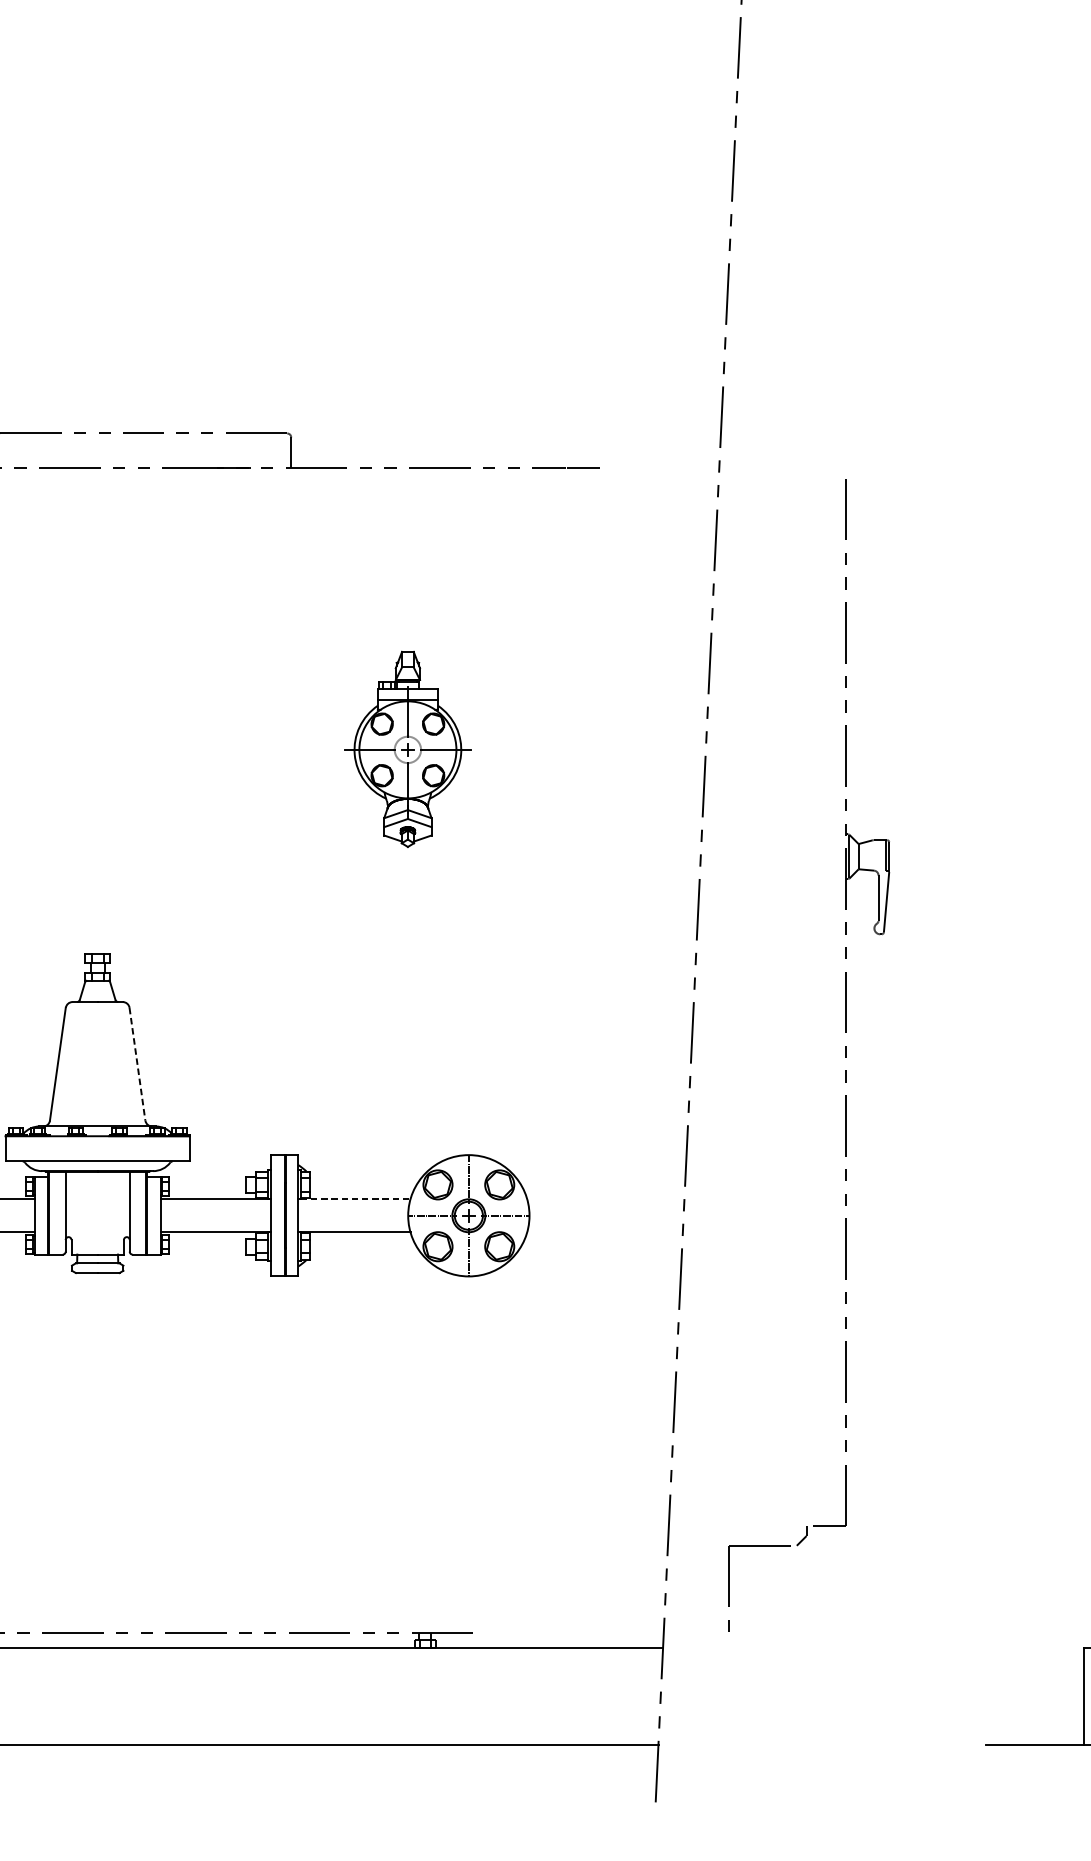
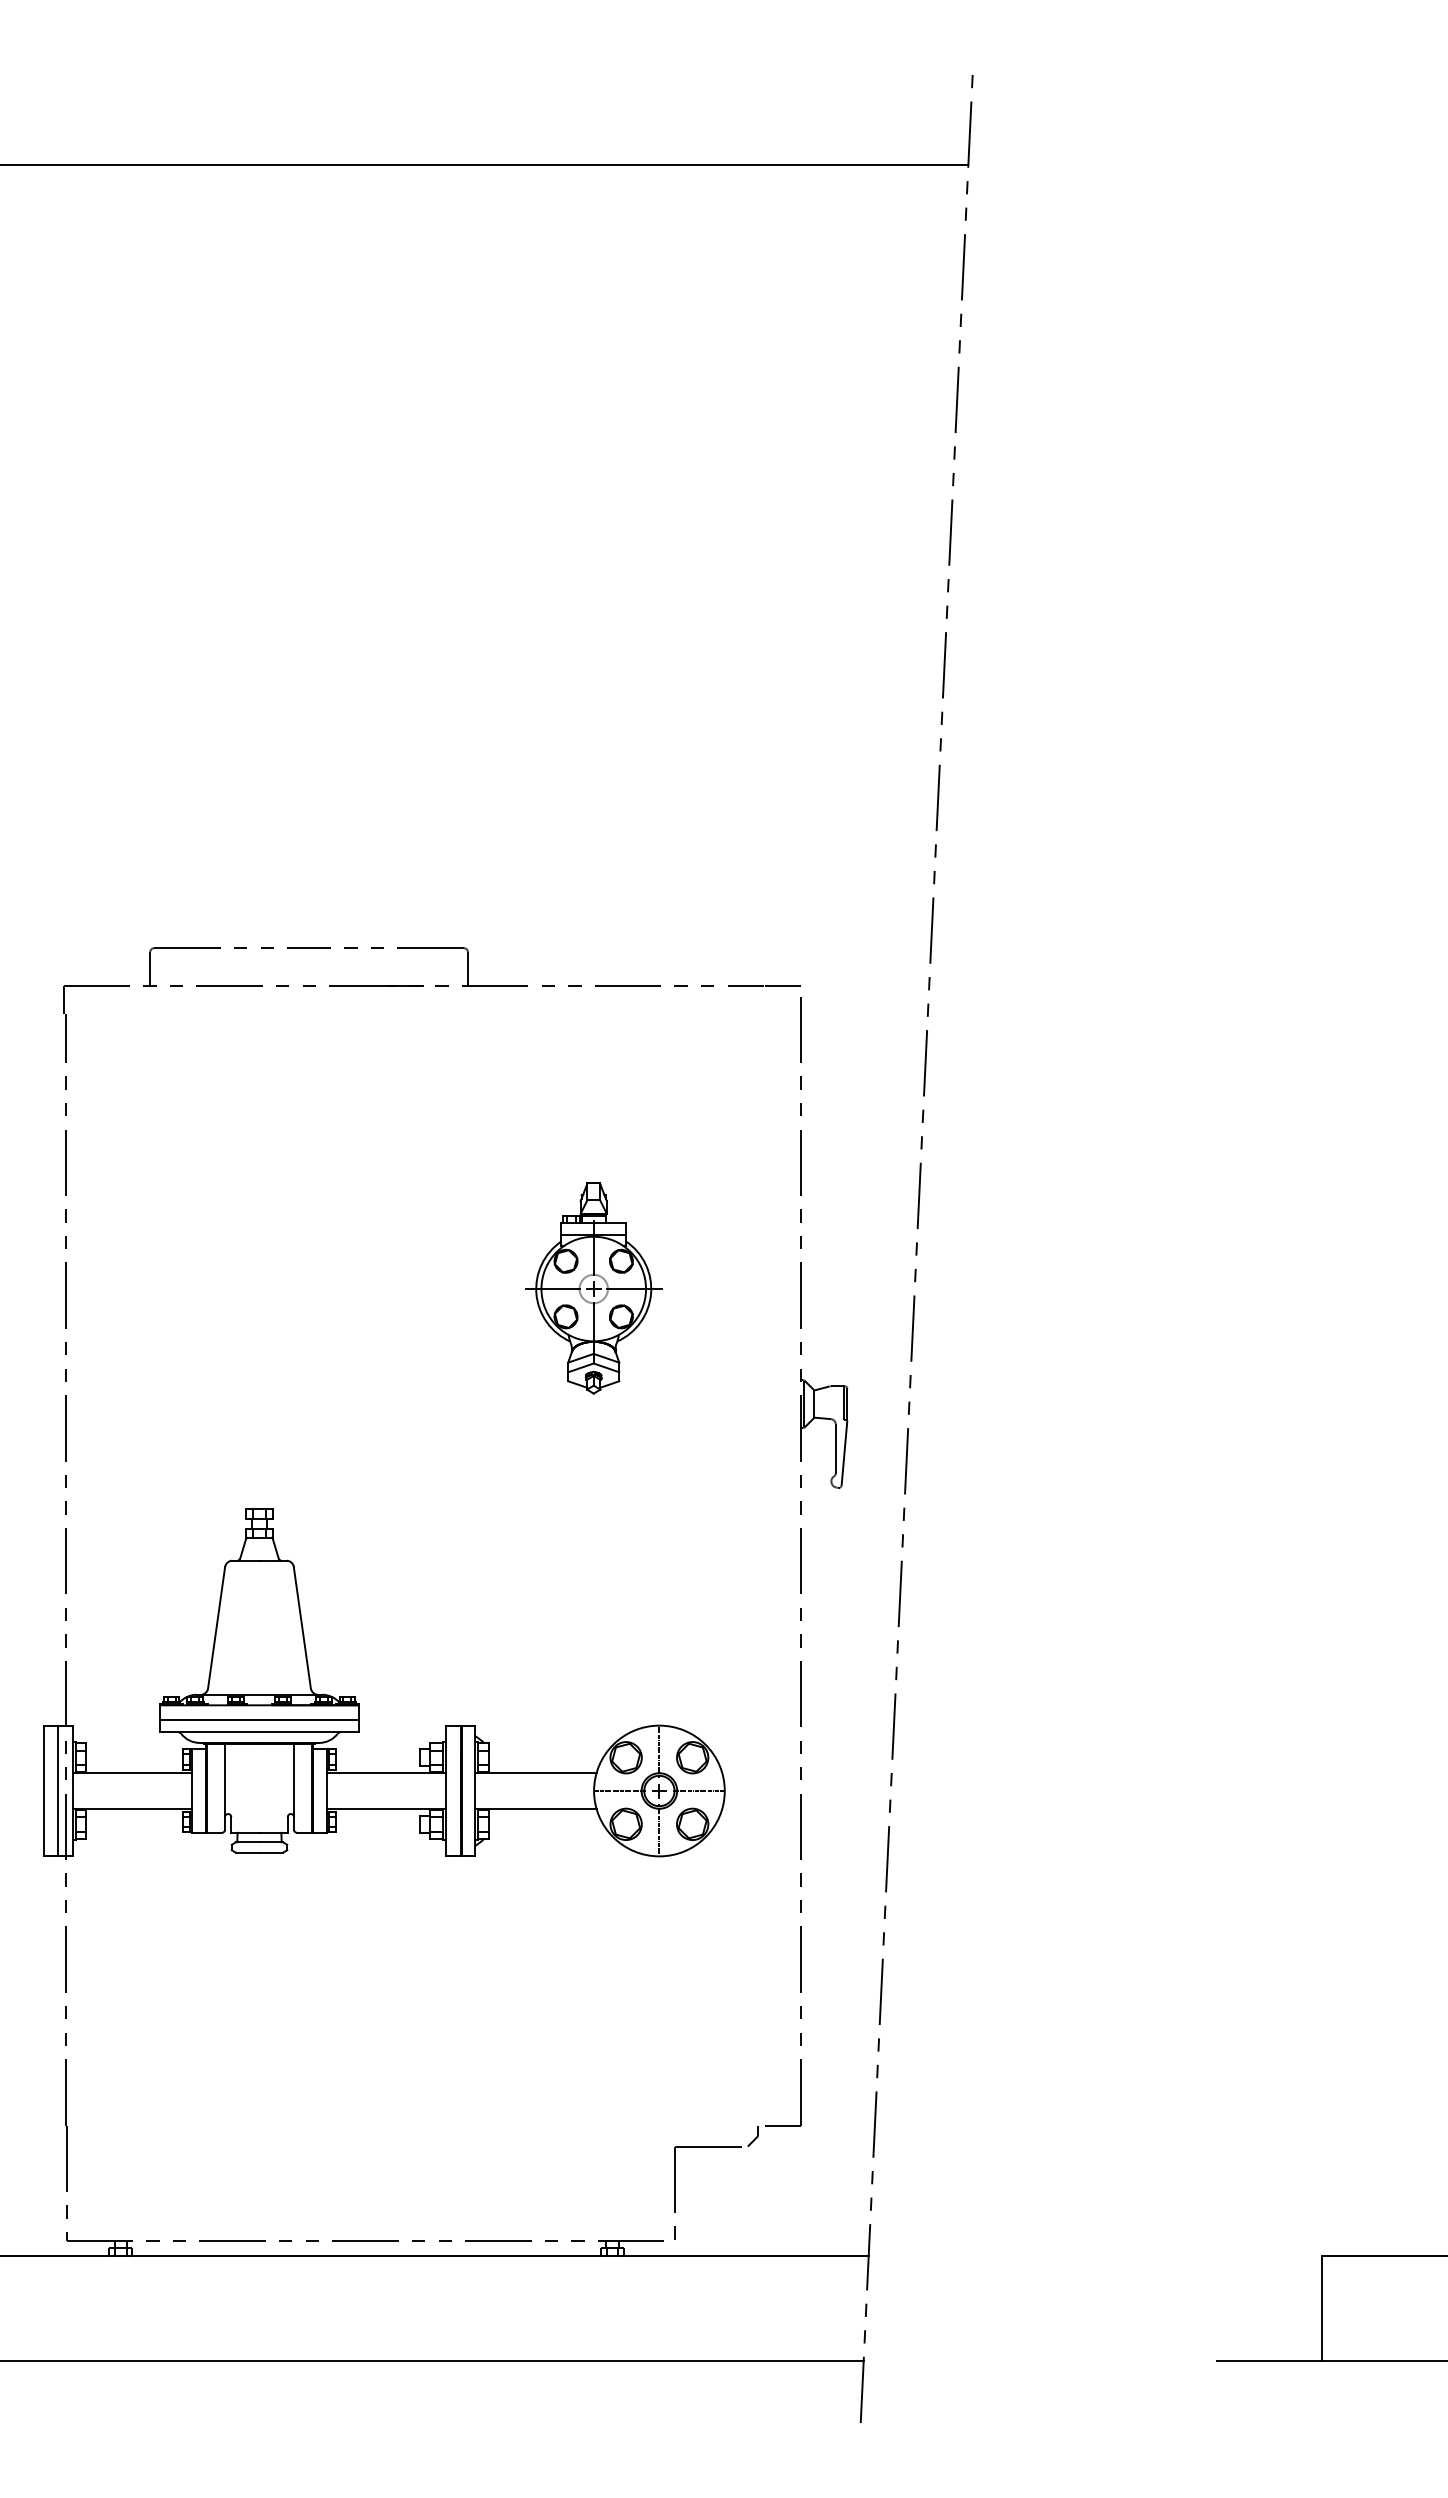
part: (845, 1055) -> (800, 1618), moved
line: (137, 1064) -> (302, 1628), dashed -> solid
line: (97, 1149) -> (259, 1719), added
line: (355, 1199) -> (537, 1773), dashed -> solid

